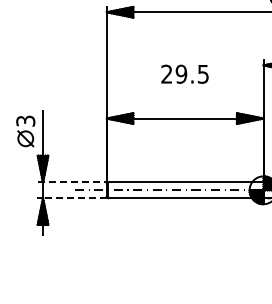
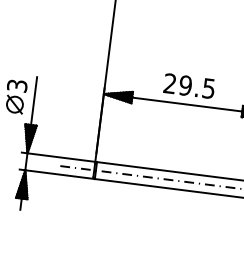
text: (184, 73) -> (188, 85), moved
line: (72, 182) -> (58, 157), dashed -> solid
line: (74, 198) -> (58, 174), dashed -> solid

